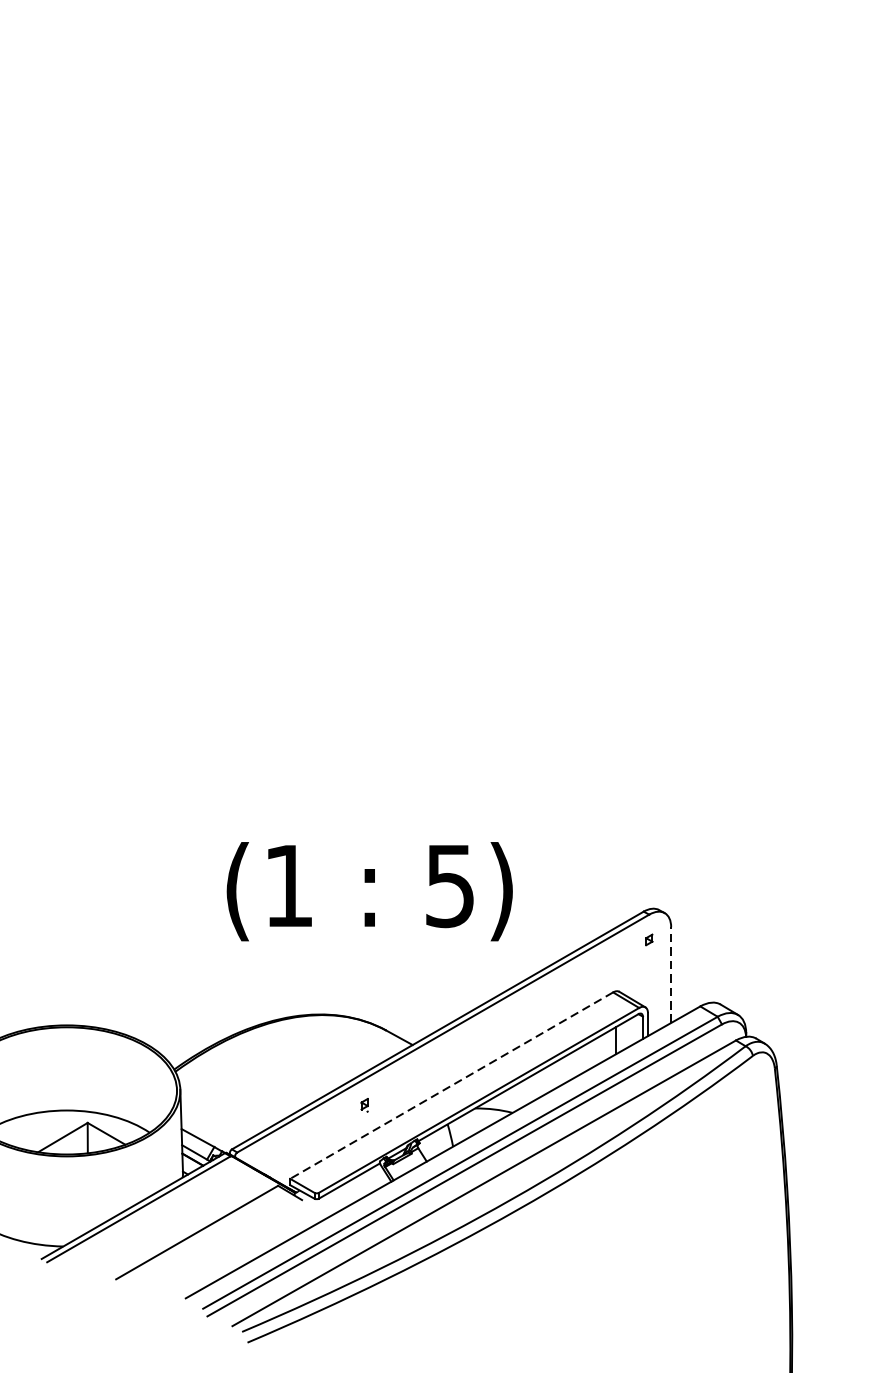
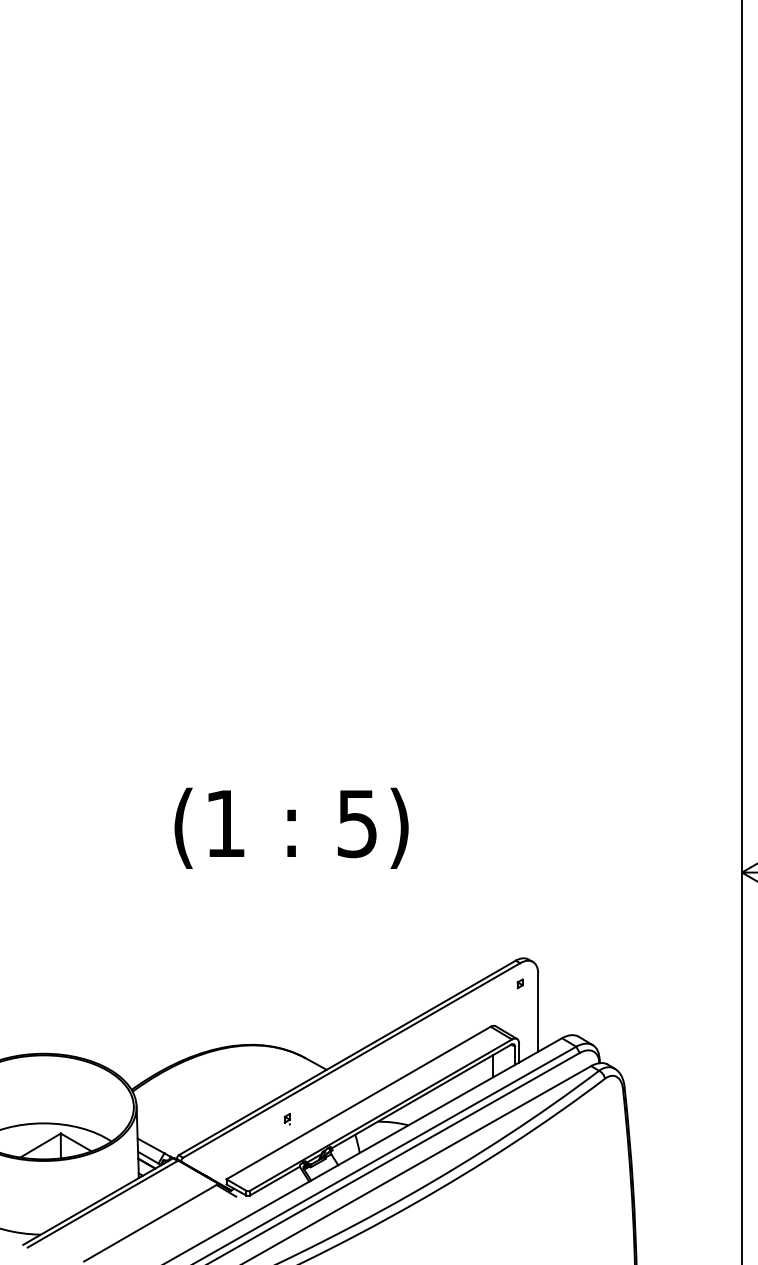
text: (369, 890) -> (291, 827), moved
line: (671, 974) -> (538, 1012), dashed -> solid
line: (451, 1086) -> (358, 1103), dashed -> solid

